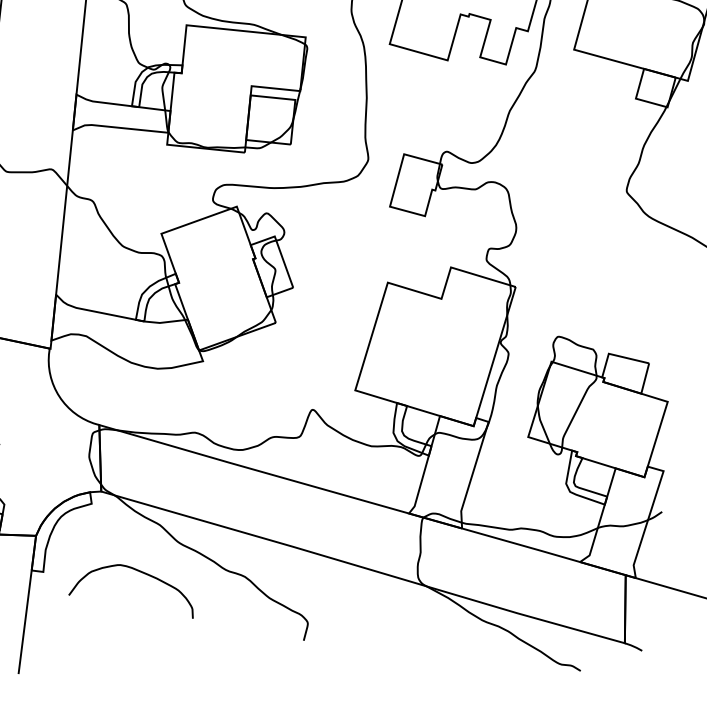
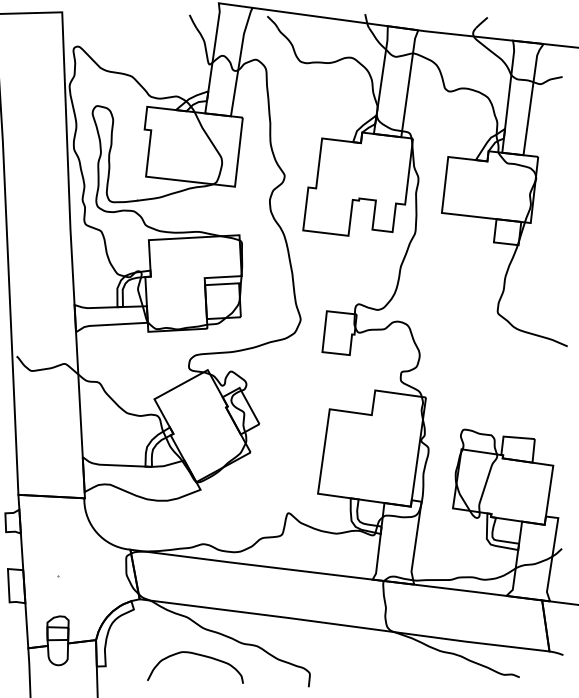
curve: (139, 572) -> (197, 655), moved

